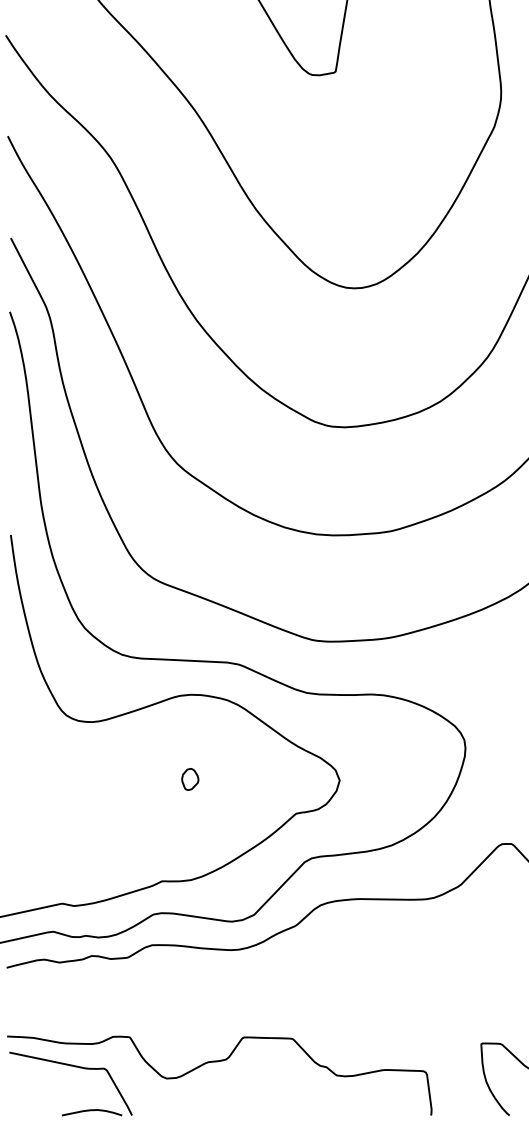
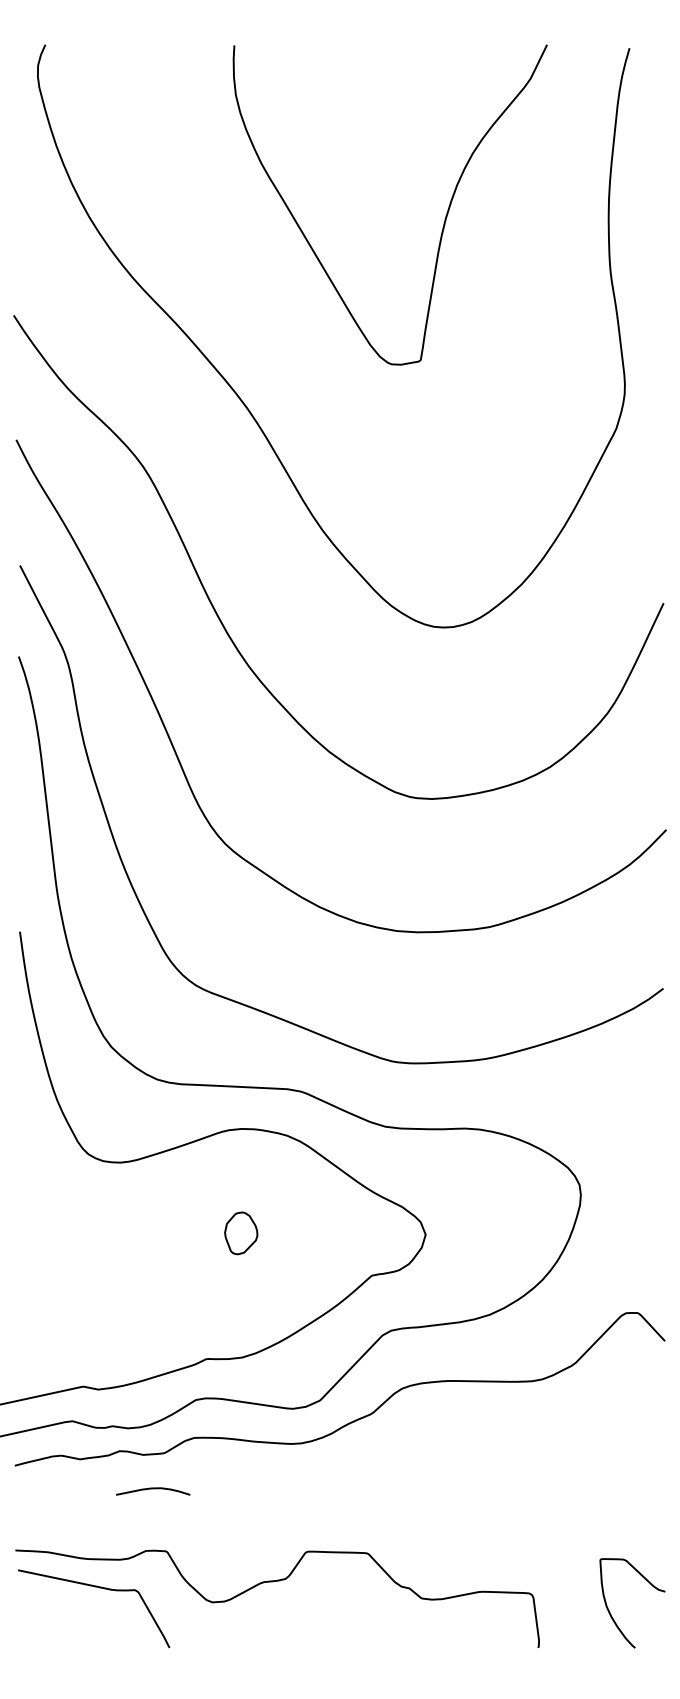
part: (190, 779) -> (241, 1233), size x1.6
curve: (92, 1111) -> (153, 1489), moved

